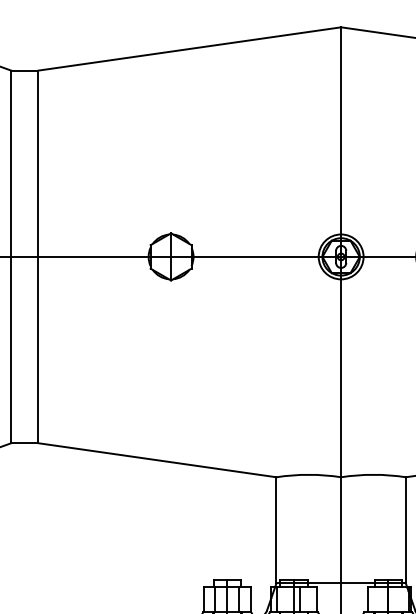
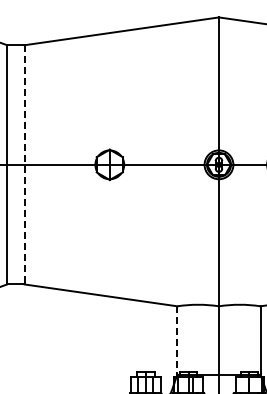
line: (38, 256) -> (24, 164), solid -> dashed
line: (276, 530) -> (177, 340), solid -> dashed

